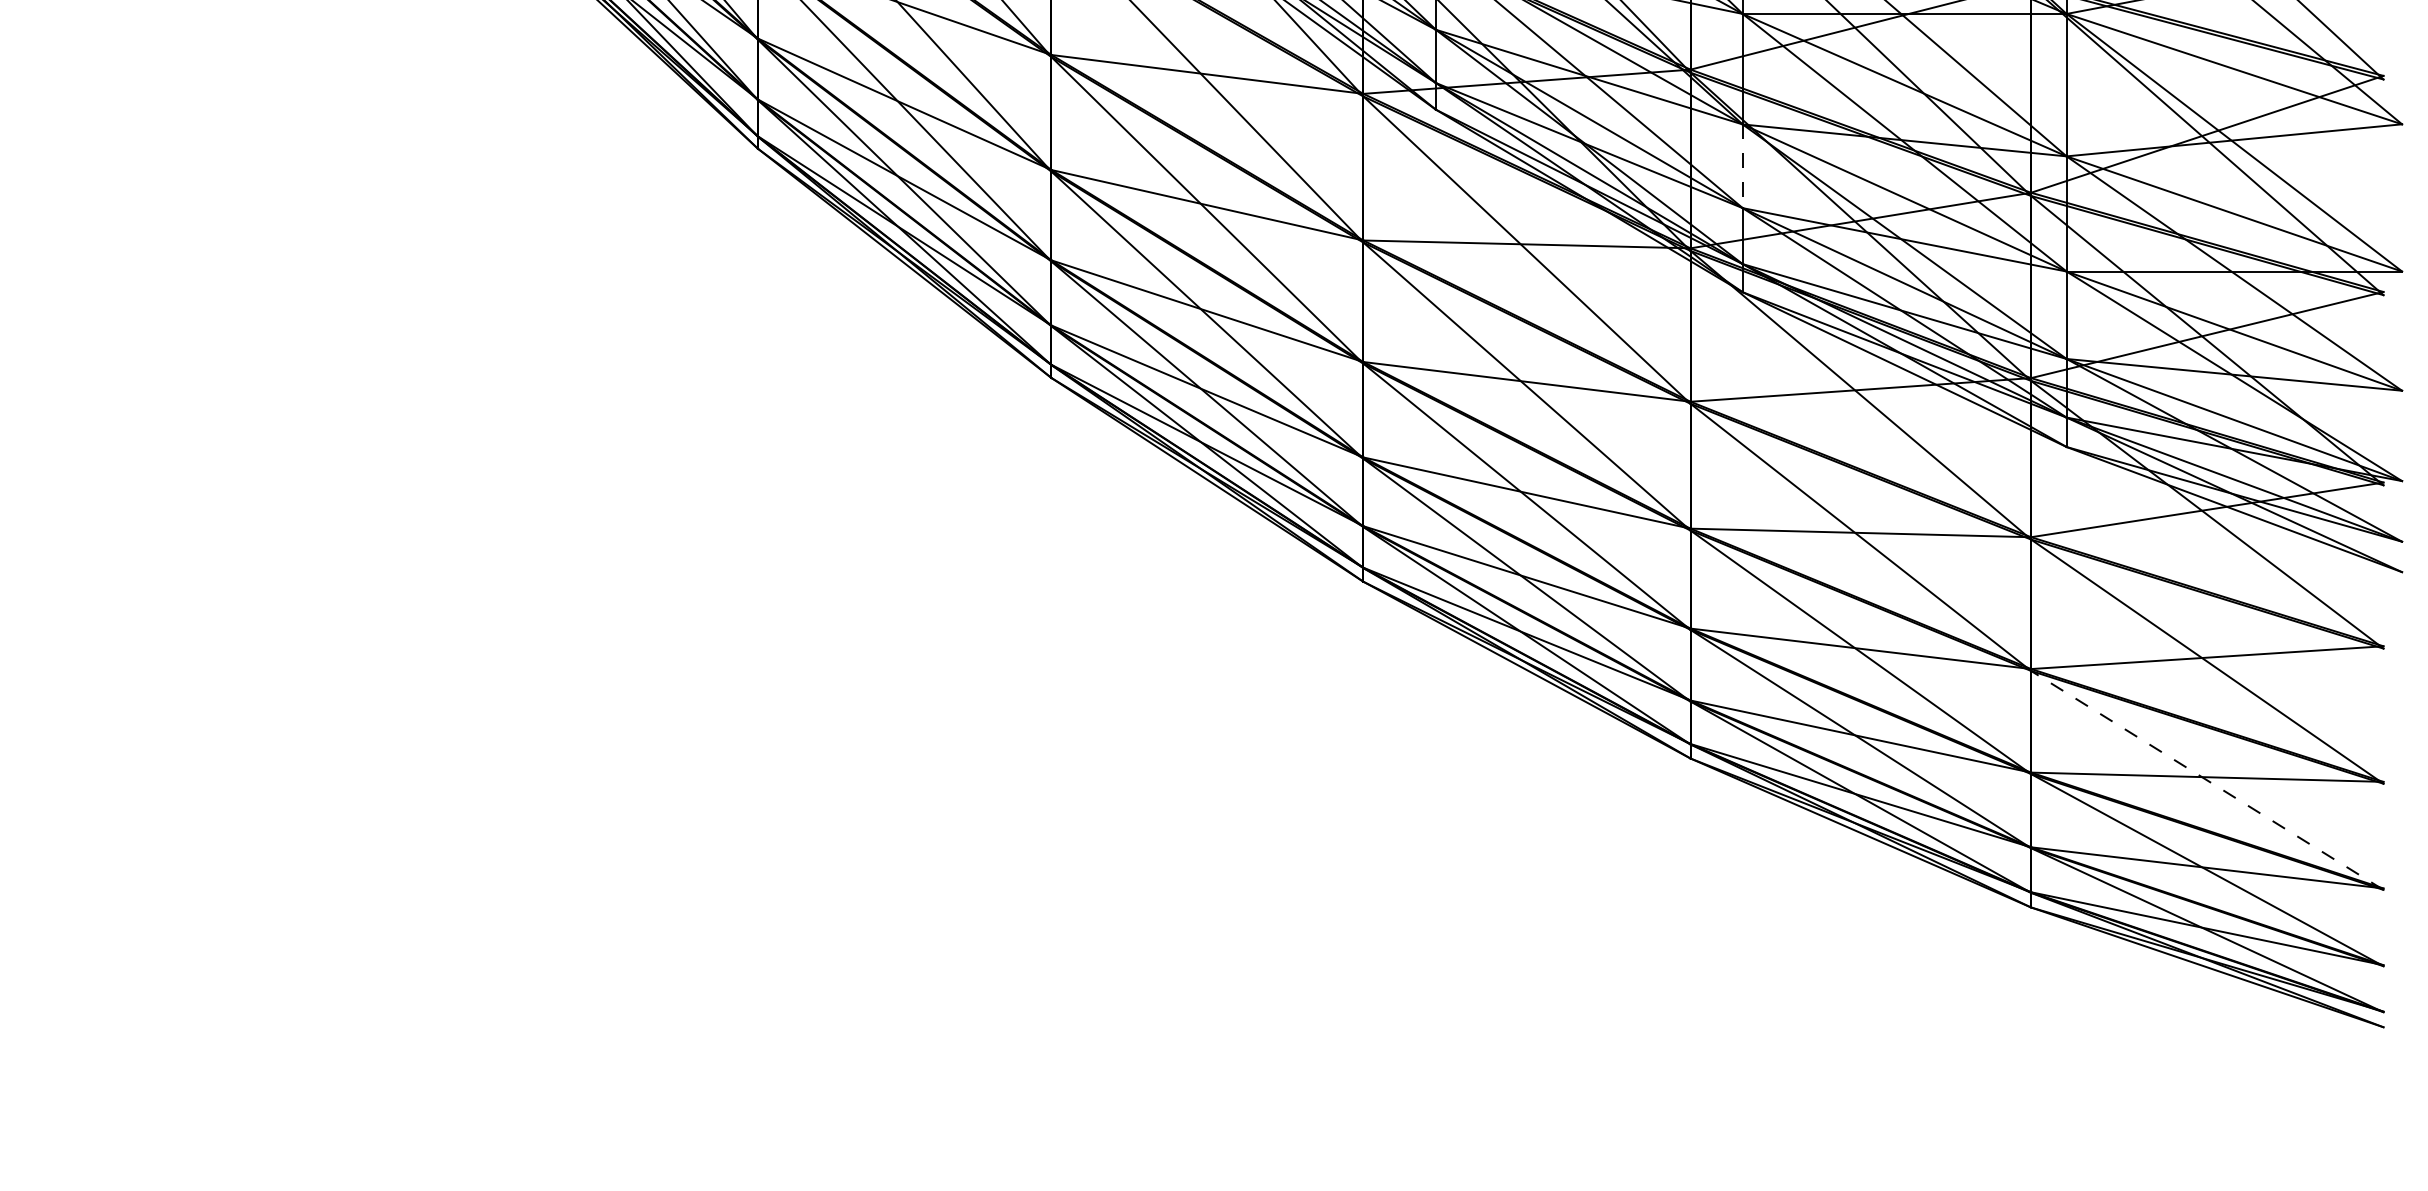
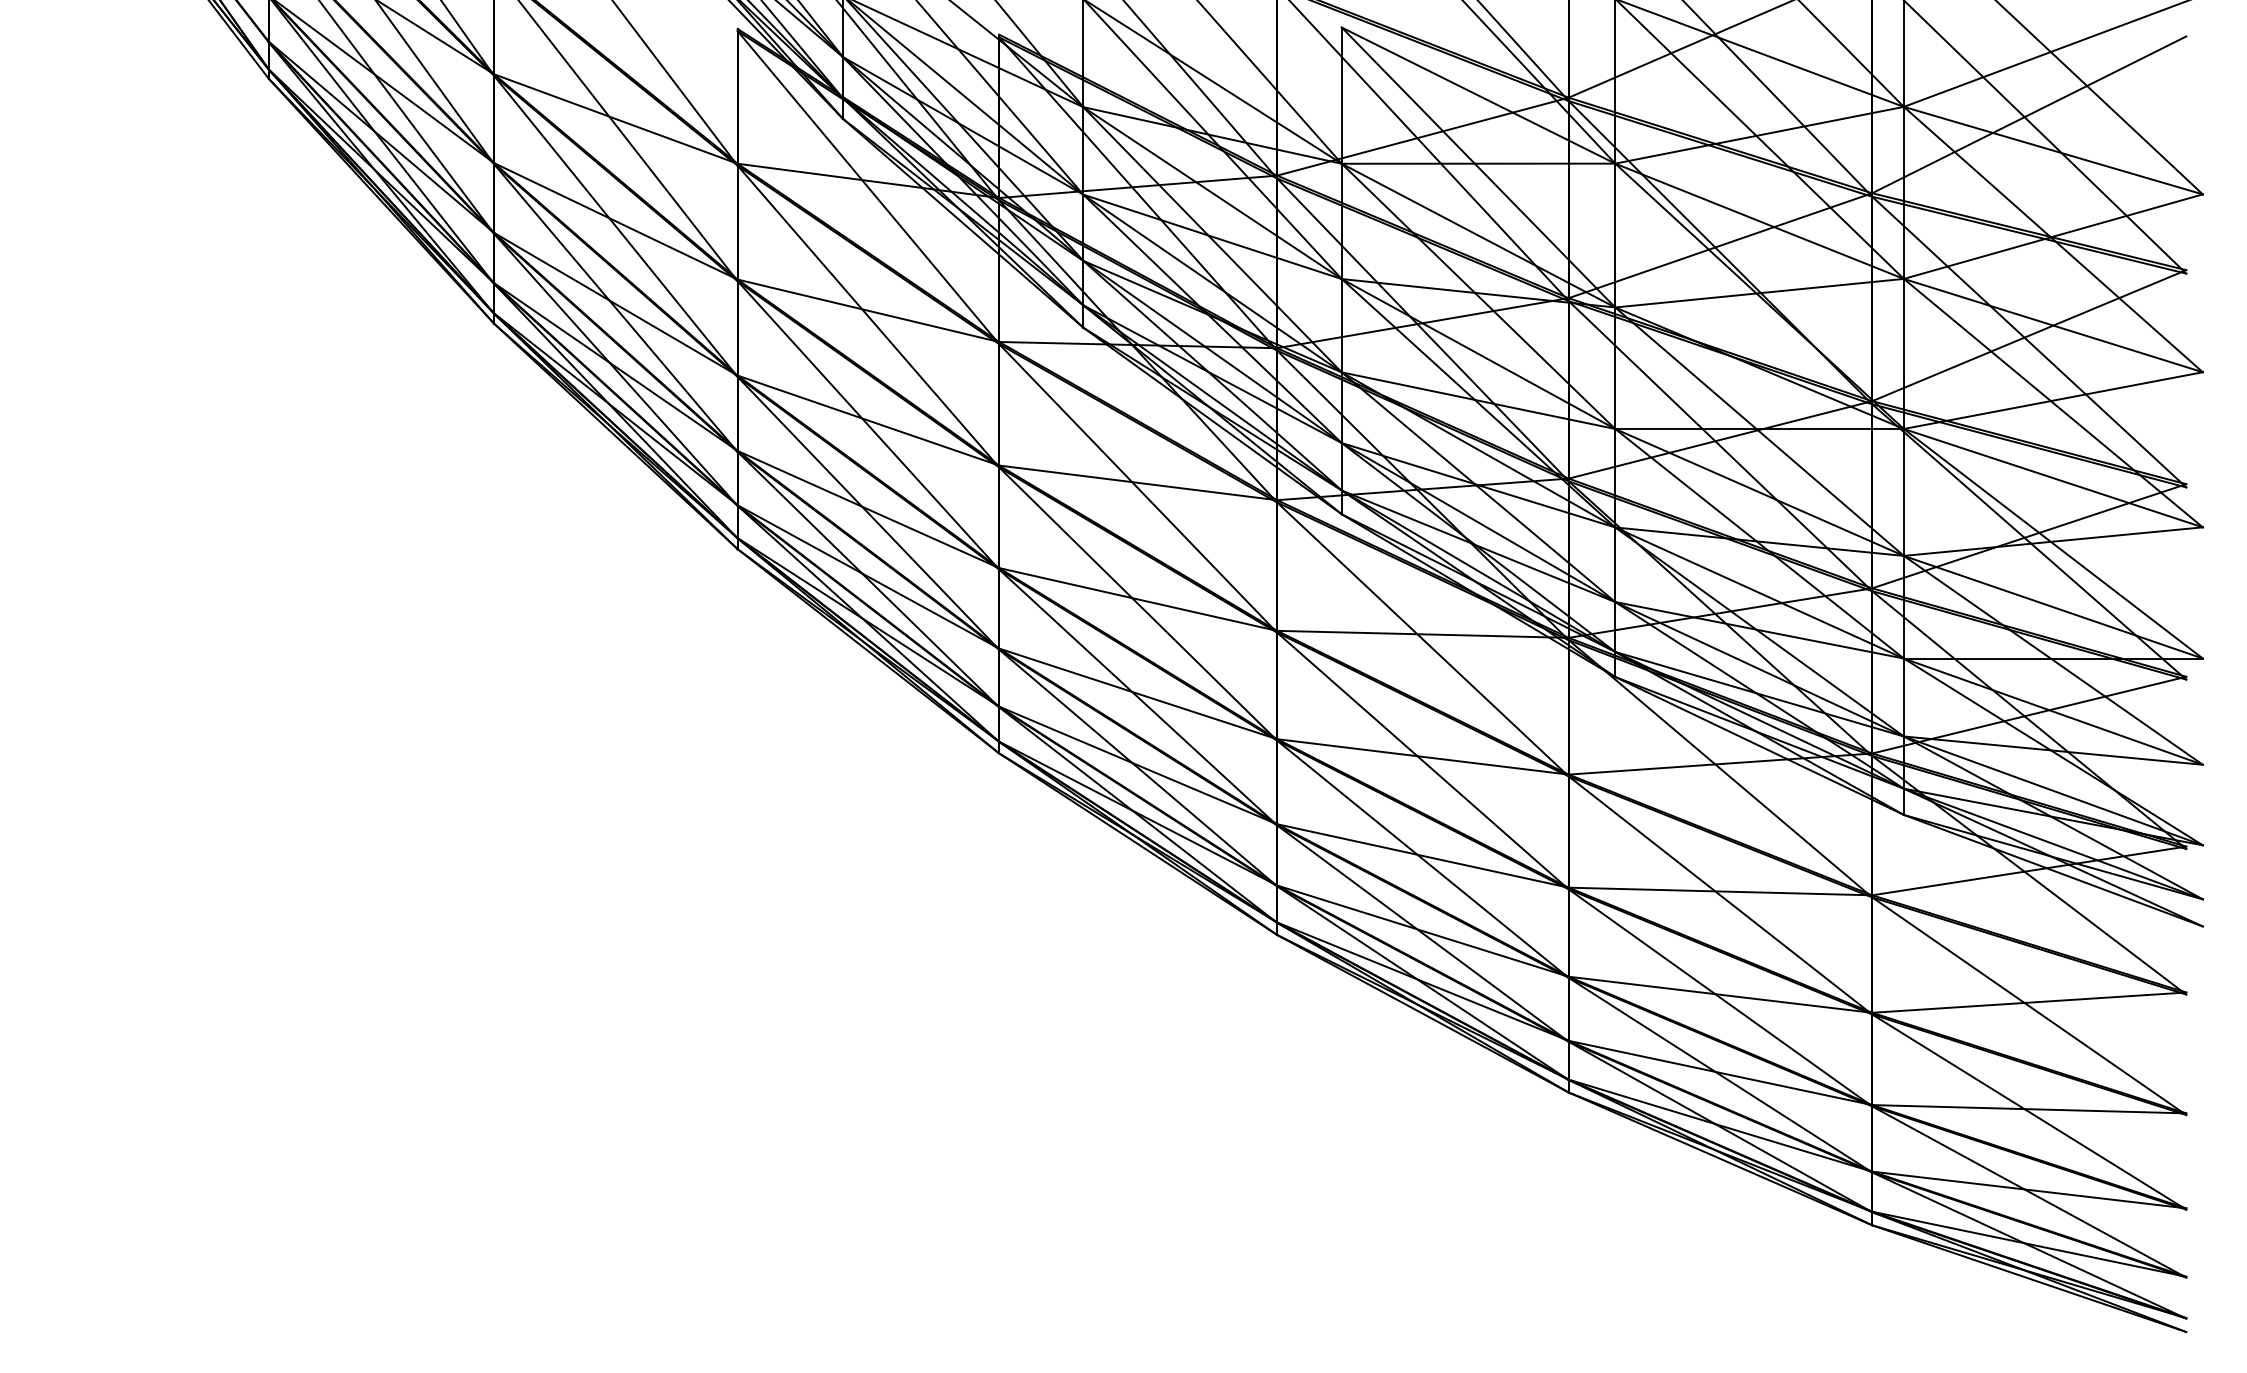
line: (1743, 167) -> (1615, 565), dashed -> solid
line: (2207, 780) -> (2029, 1112), dashed -> solid

